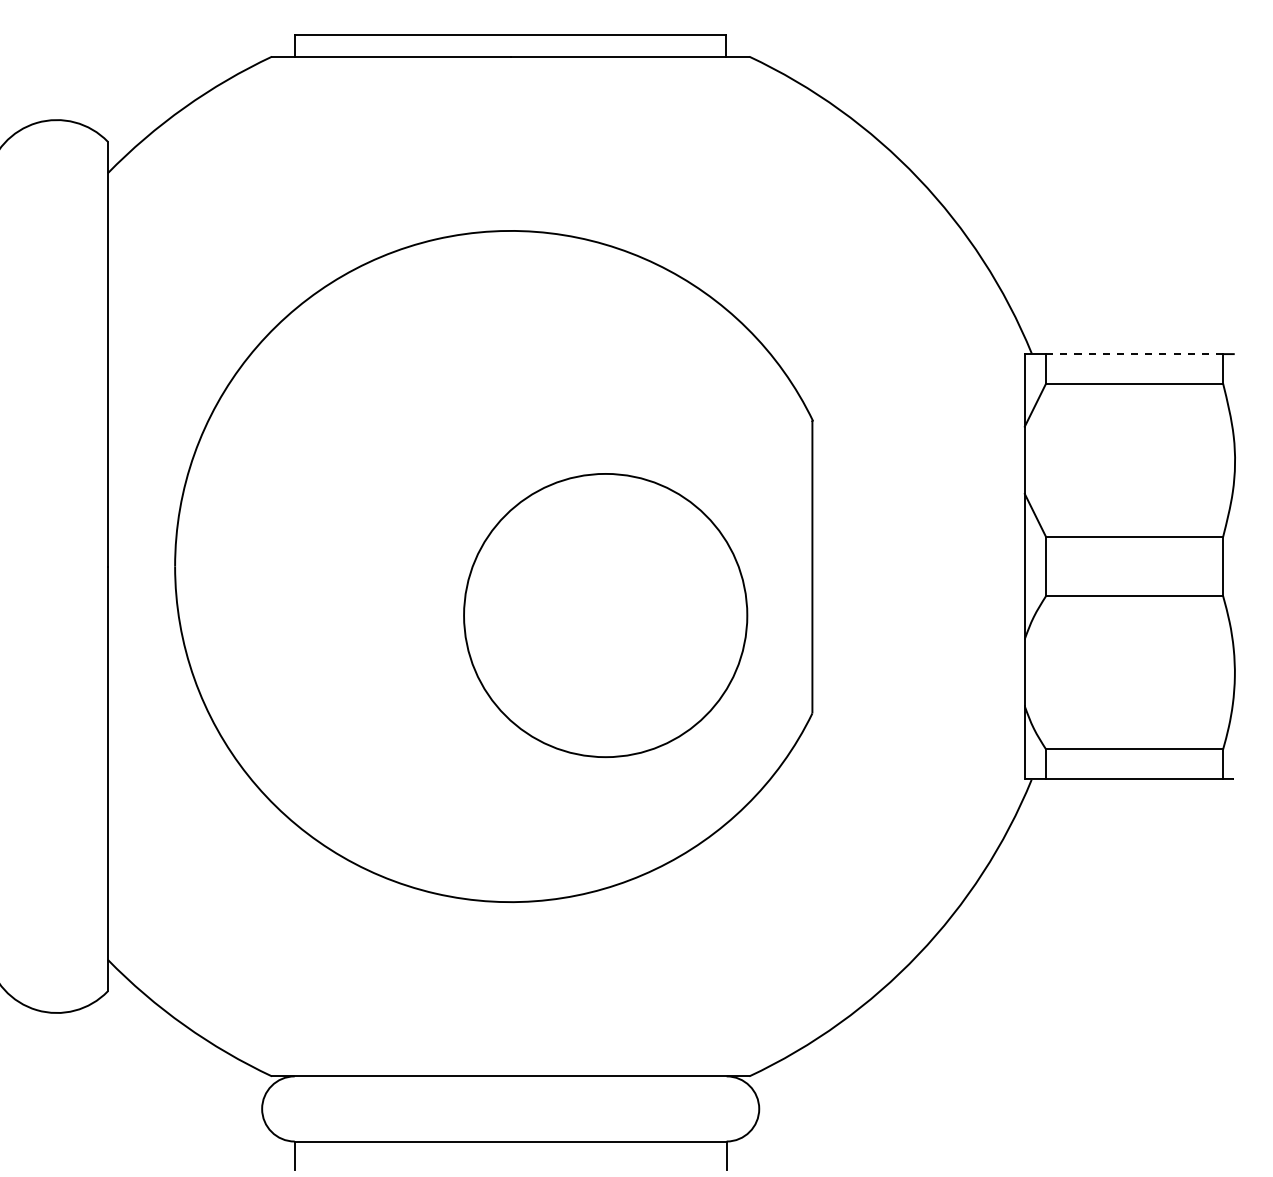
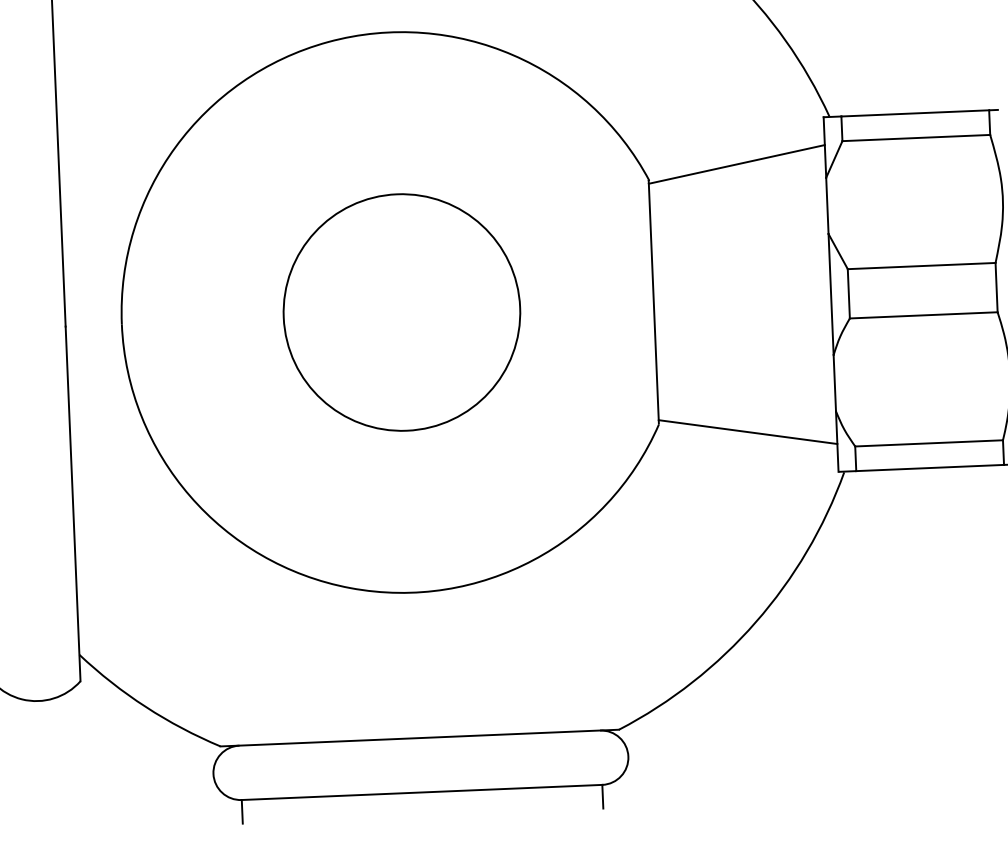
line: (1134, 354) -> (915, 113), dashed -> solid
line: (918, 405) -> (736, 163), added
circle: (605, 615) -> (401, 312), moved
line: (918, 726) -> (747, 431), added

